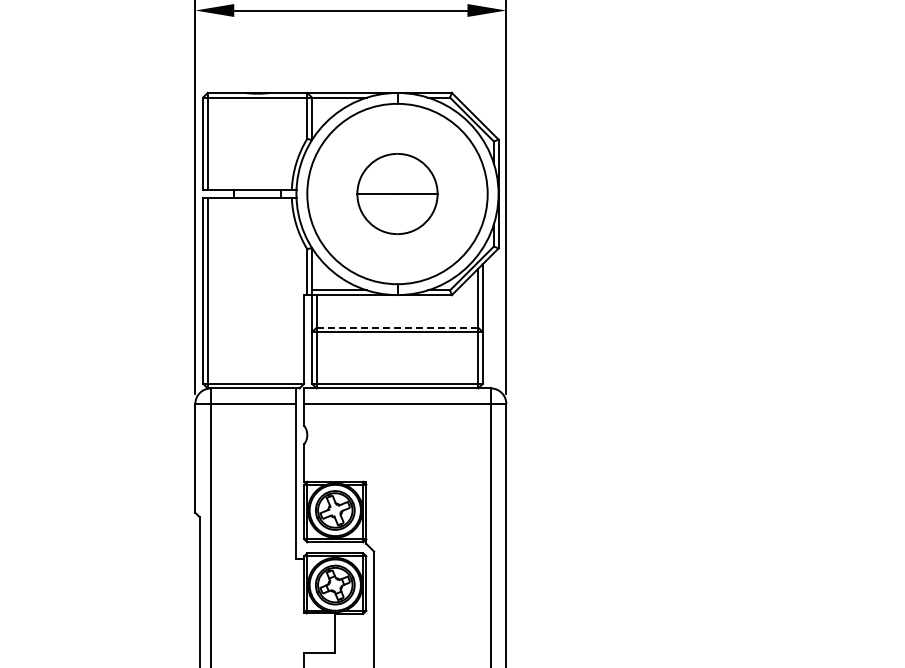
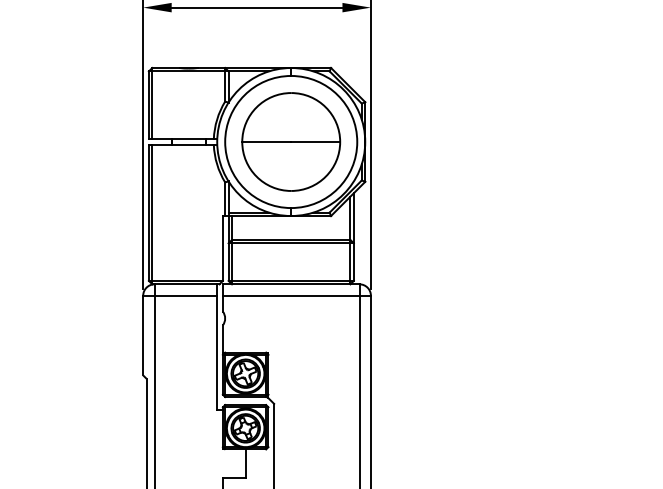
part: (397, 193) -> (291, 141), size x1.67
line: (397, 327) -> (291, 239), dashed -> solid

